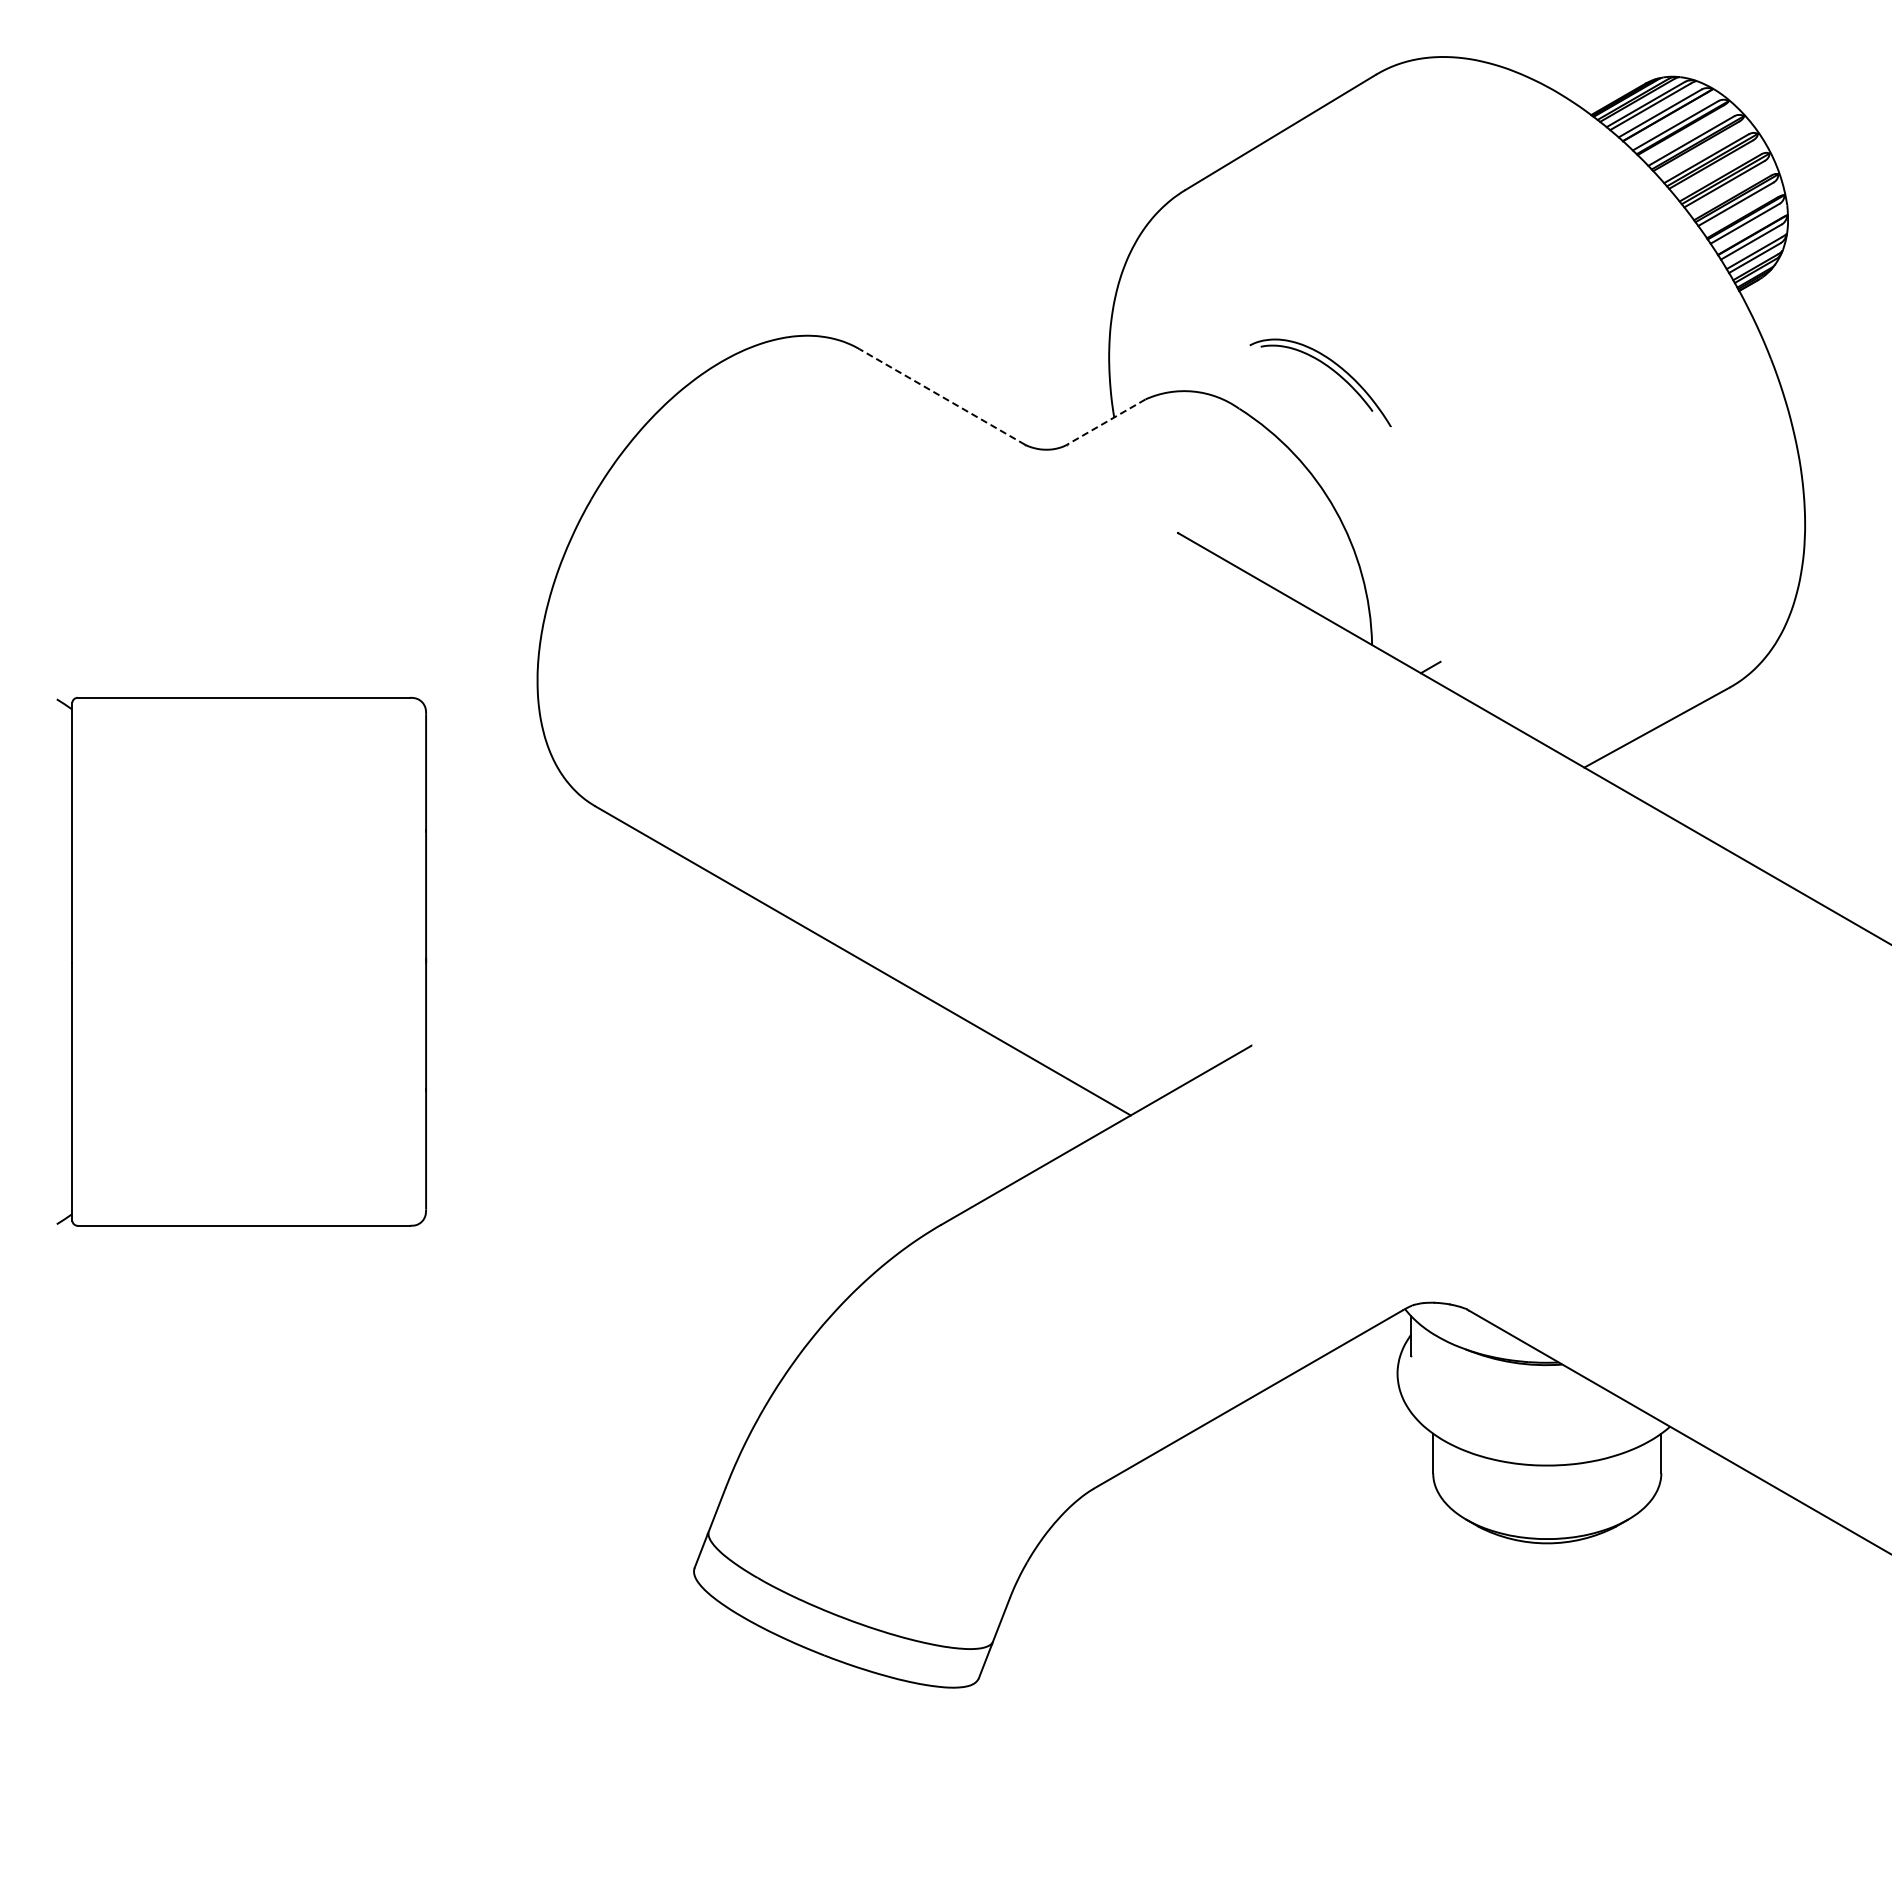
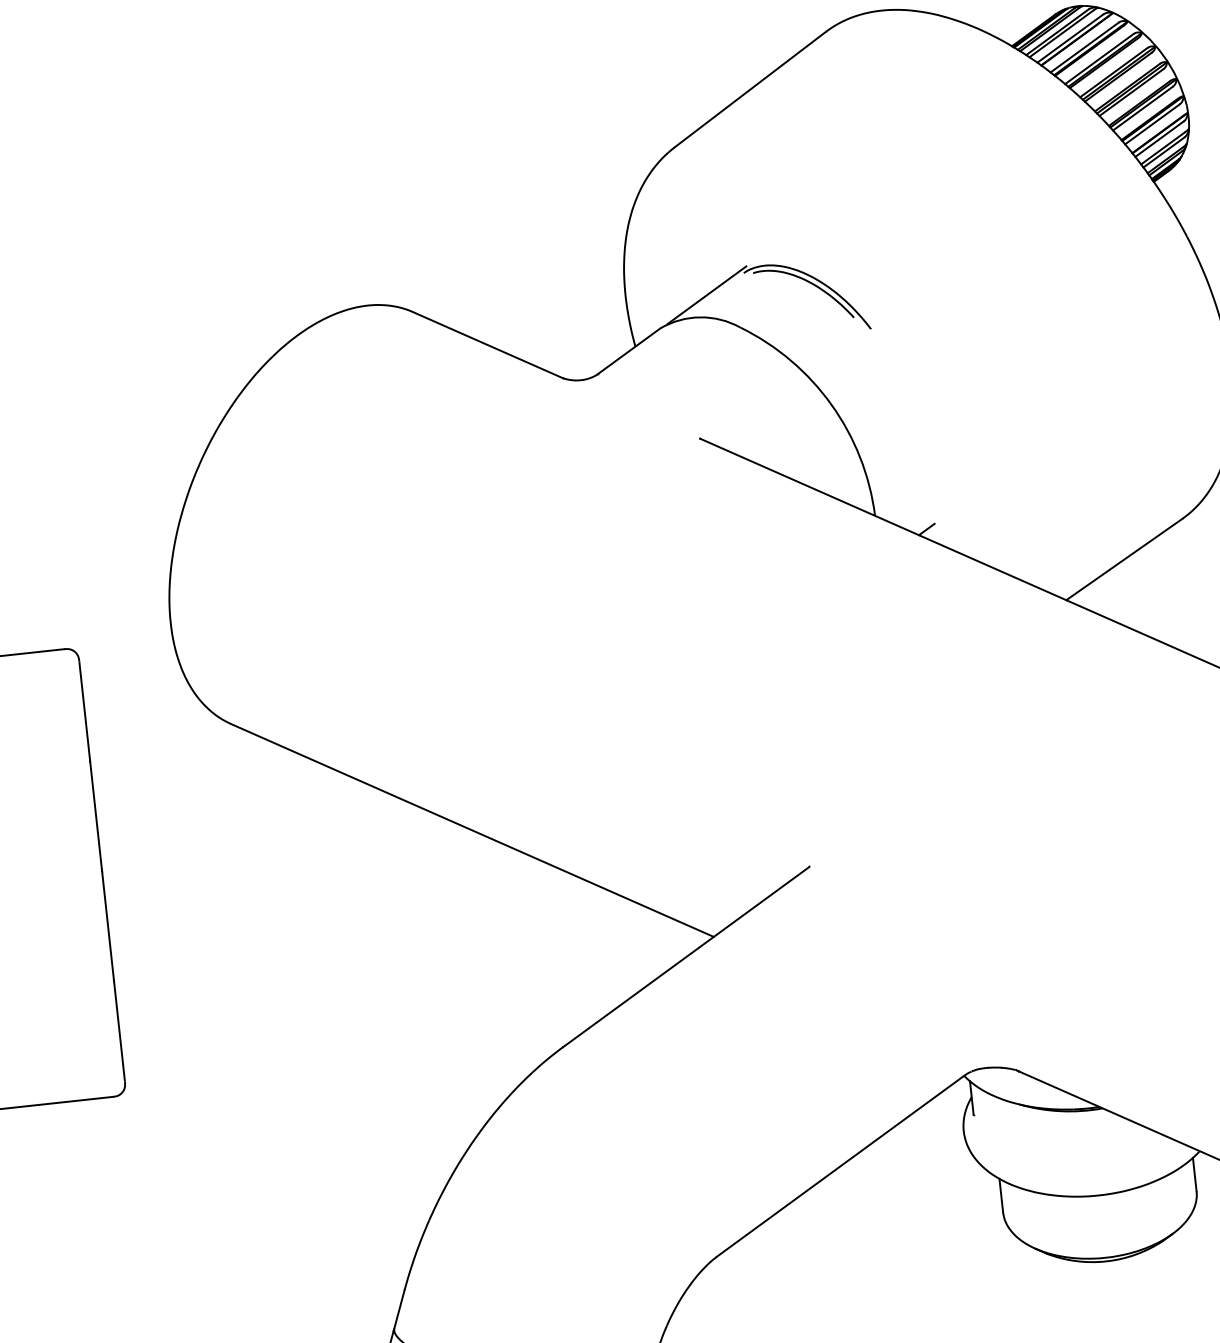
line: (1203, 366) -> (706, 295), added
line: (942, 396) -> (487, 344), dashed -> solid
line: (1105, 422) -> (628, 351), dashed -> solid

